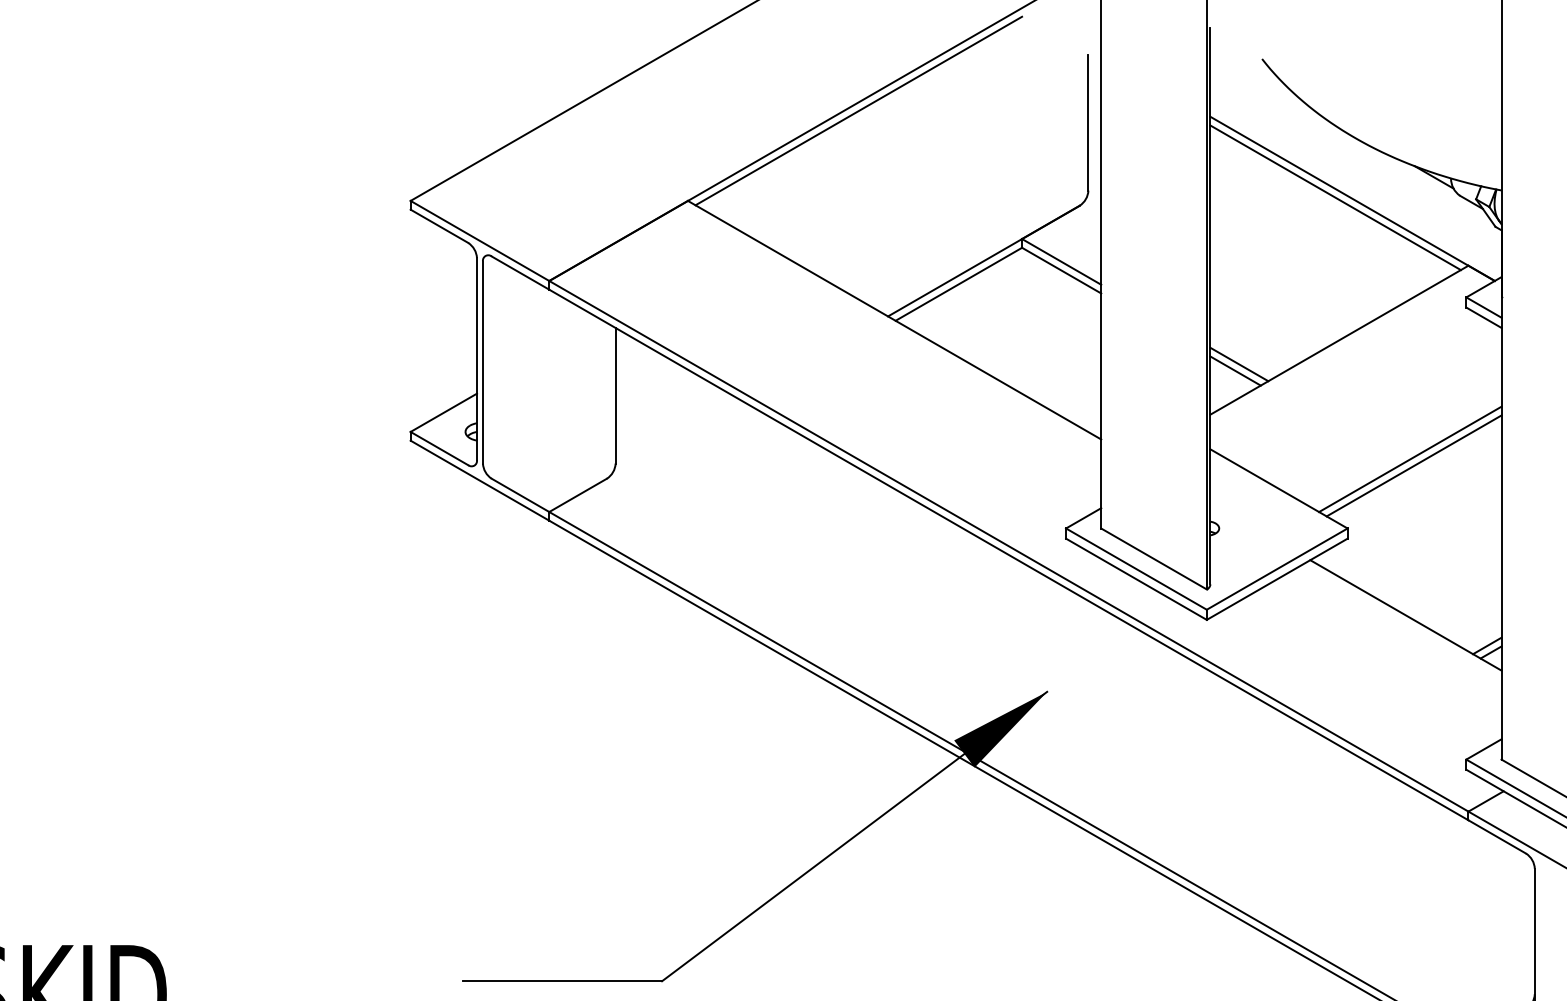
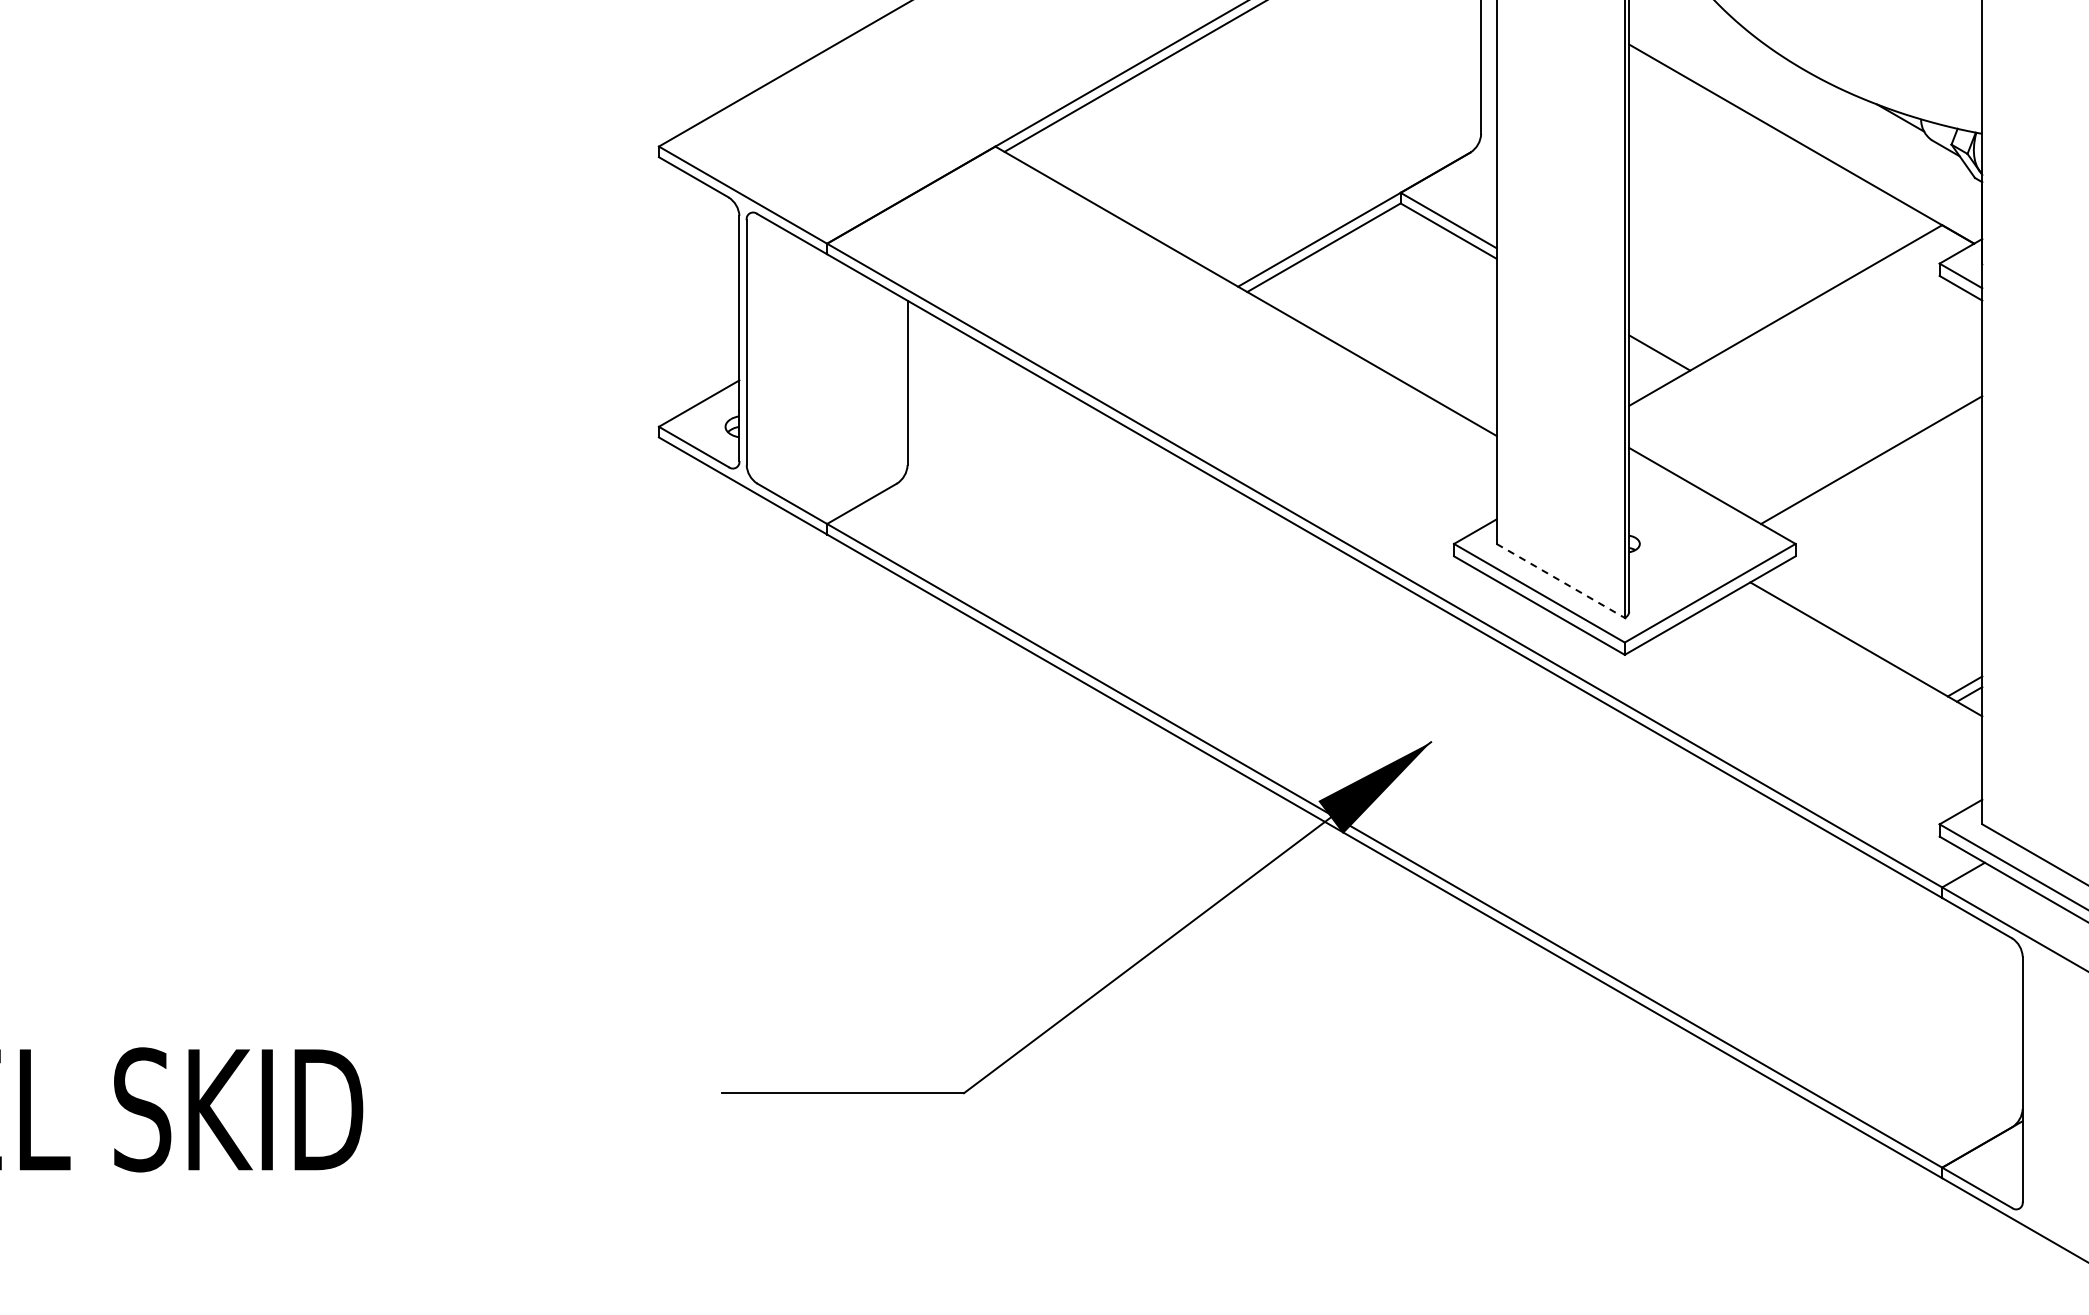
line: (1335, 197) -> (1781, 142), removed
line: (1239, 364) -> (1664, 344), removed
line: (1414, 465) -> (1876, 467), removed
line: (1153, 558) -> (1560, 580), solid -> dashed

